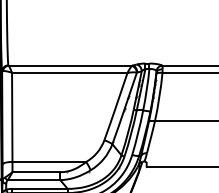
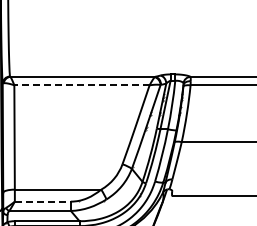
line: (69, 73) -> (81, 85), solid -> dashed
line: (36, 172) -> (43, 201), solid -> dashed

